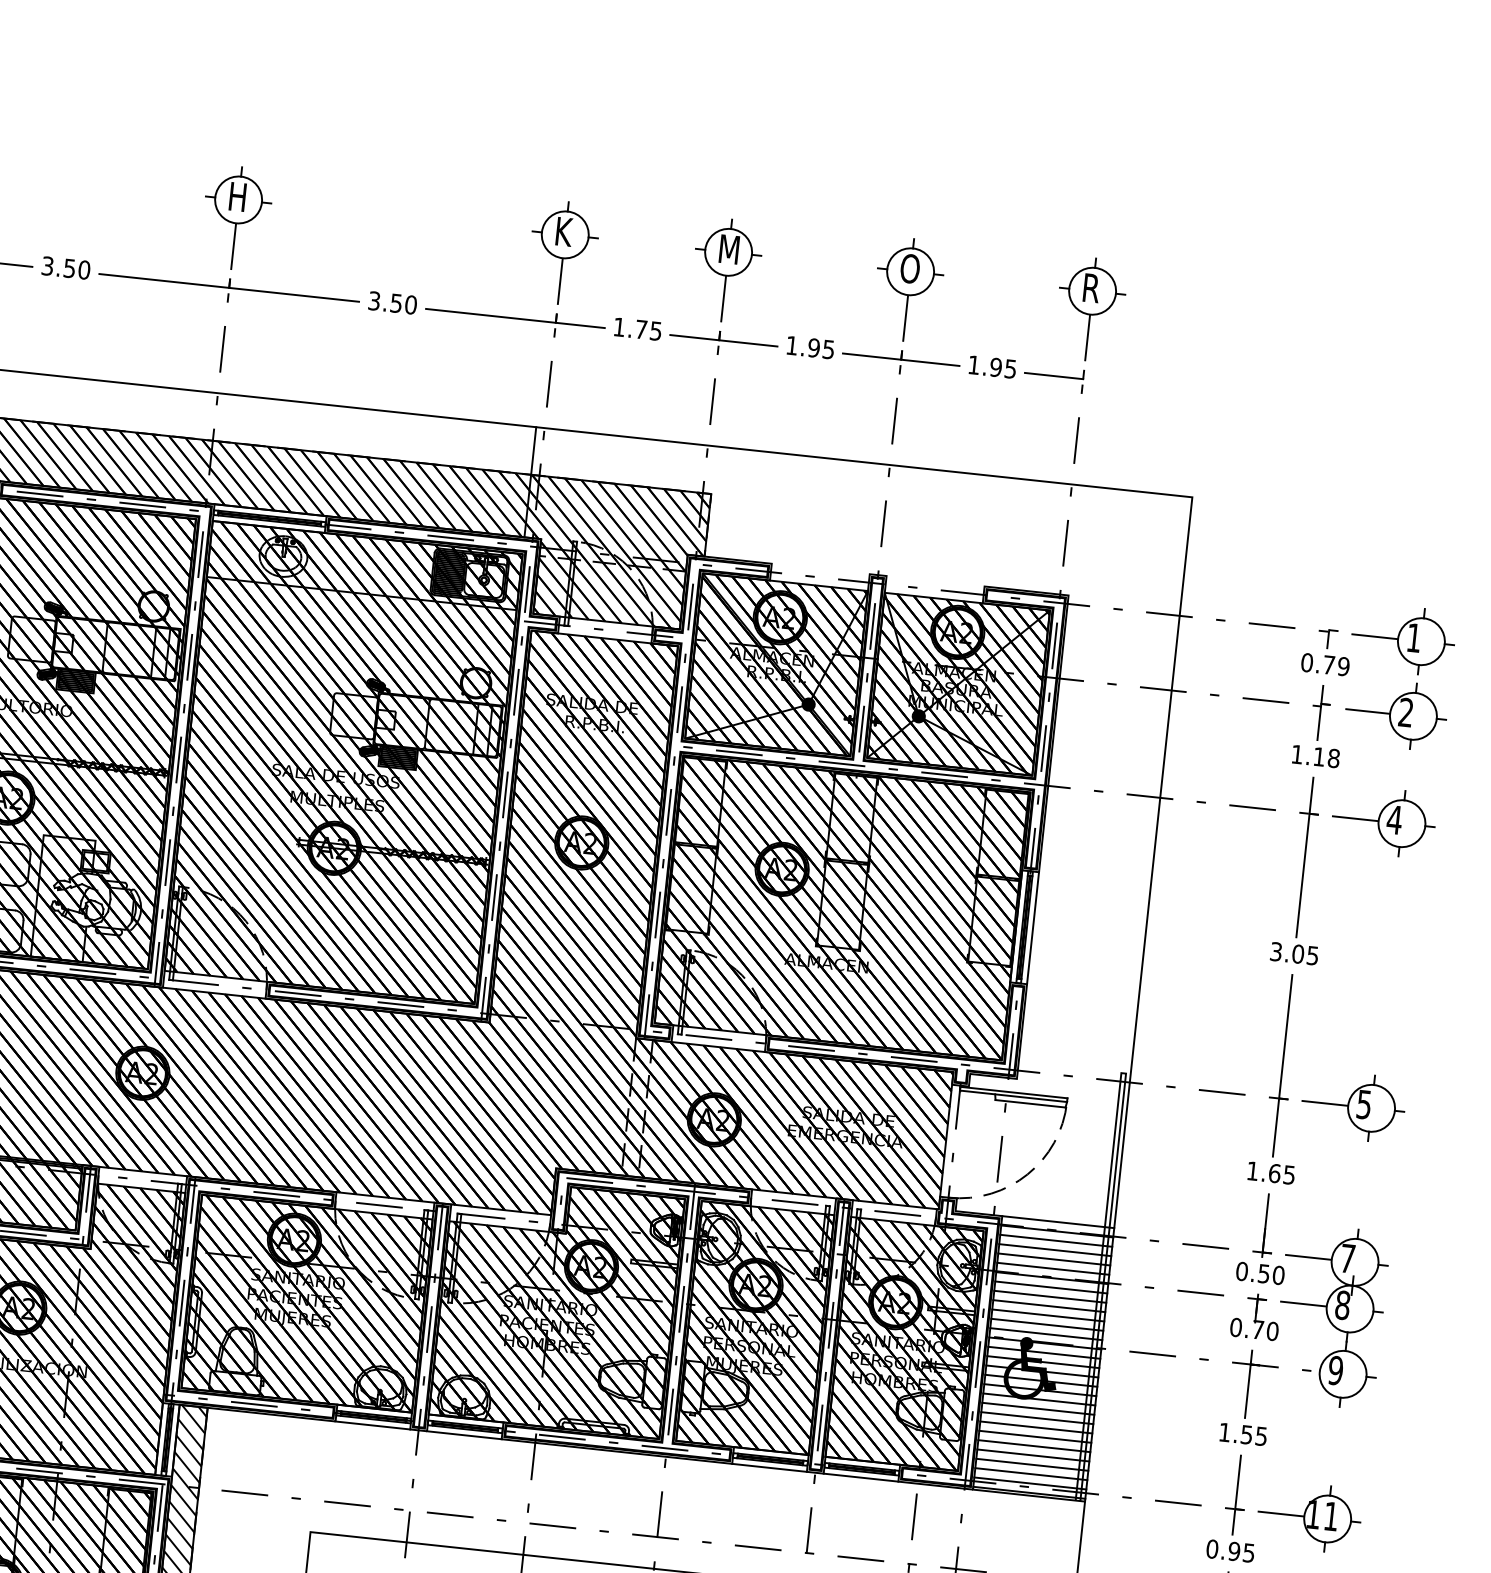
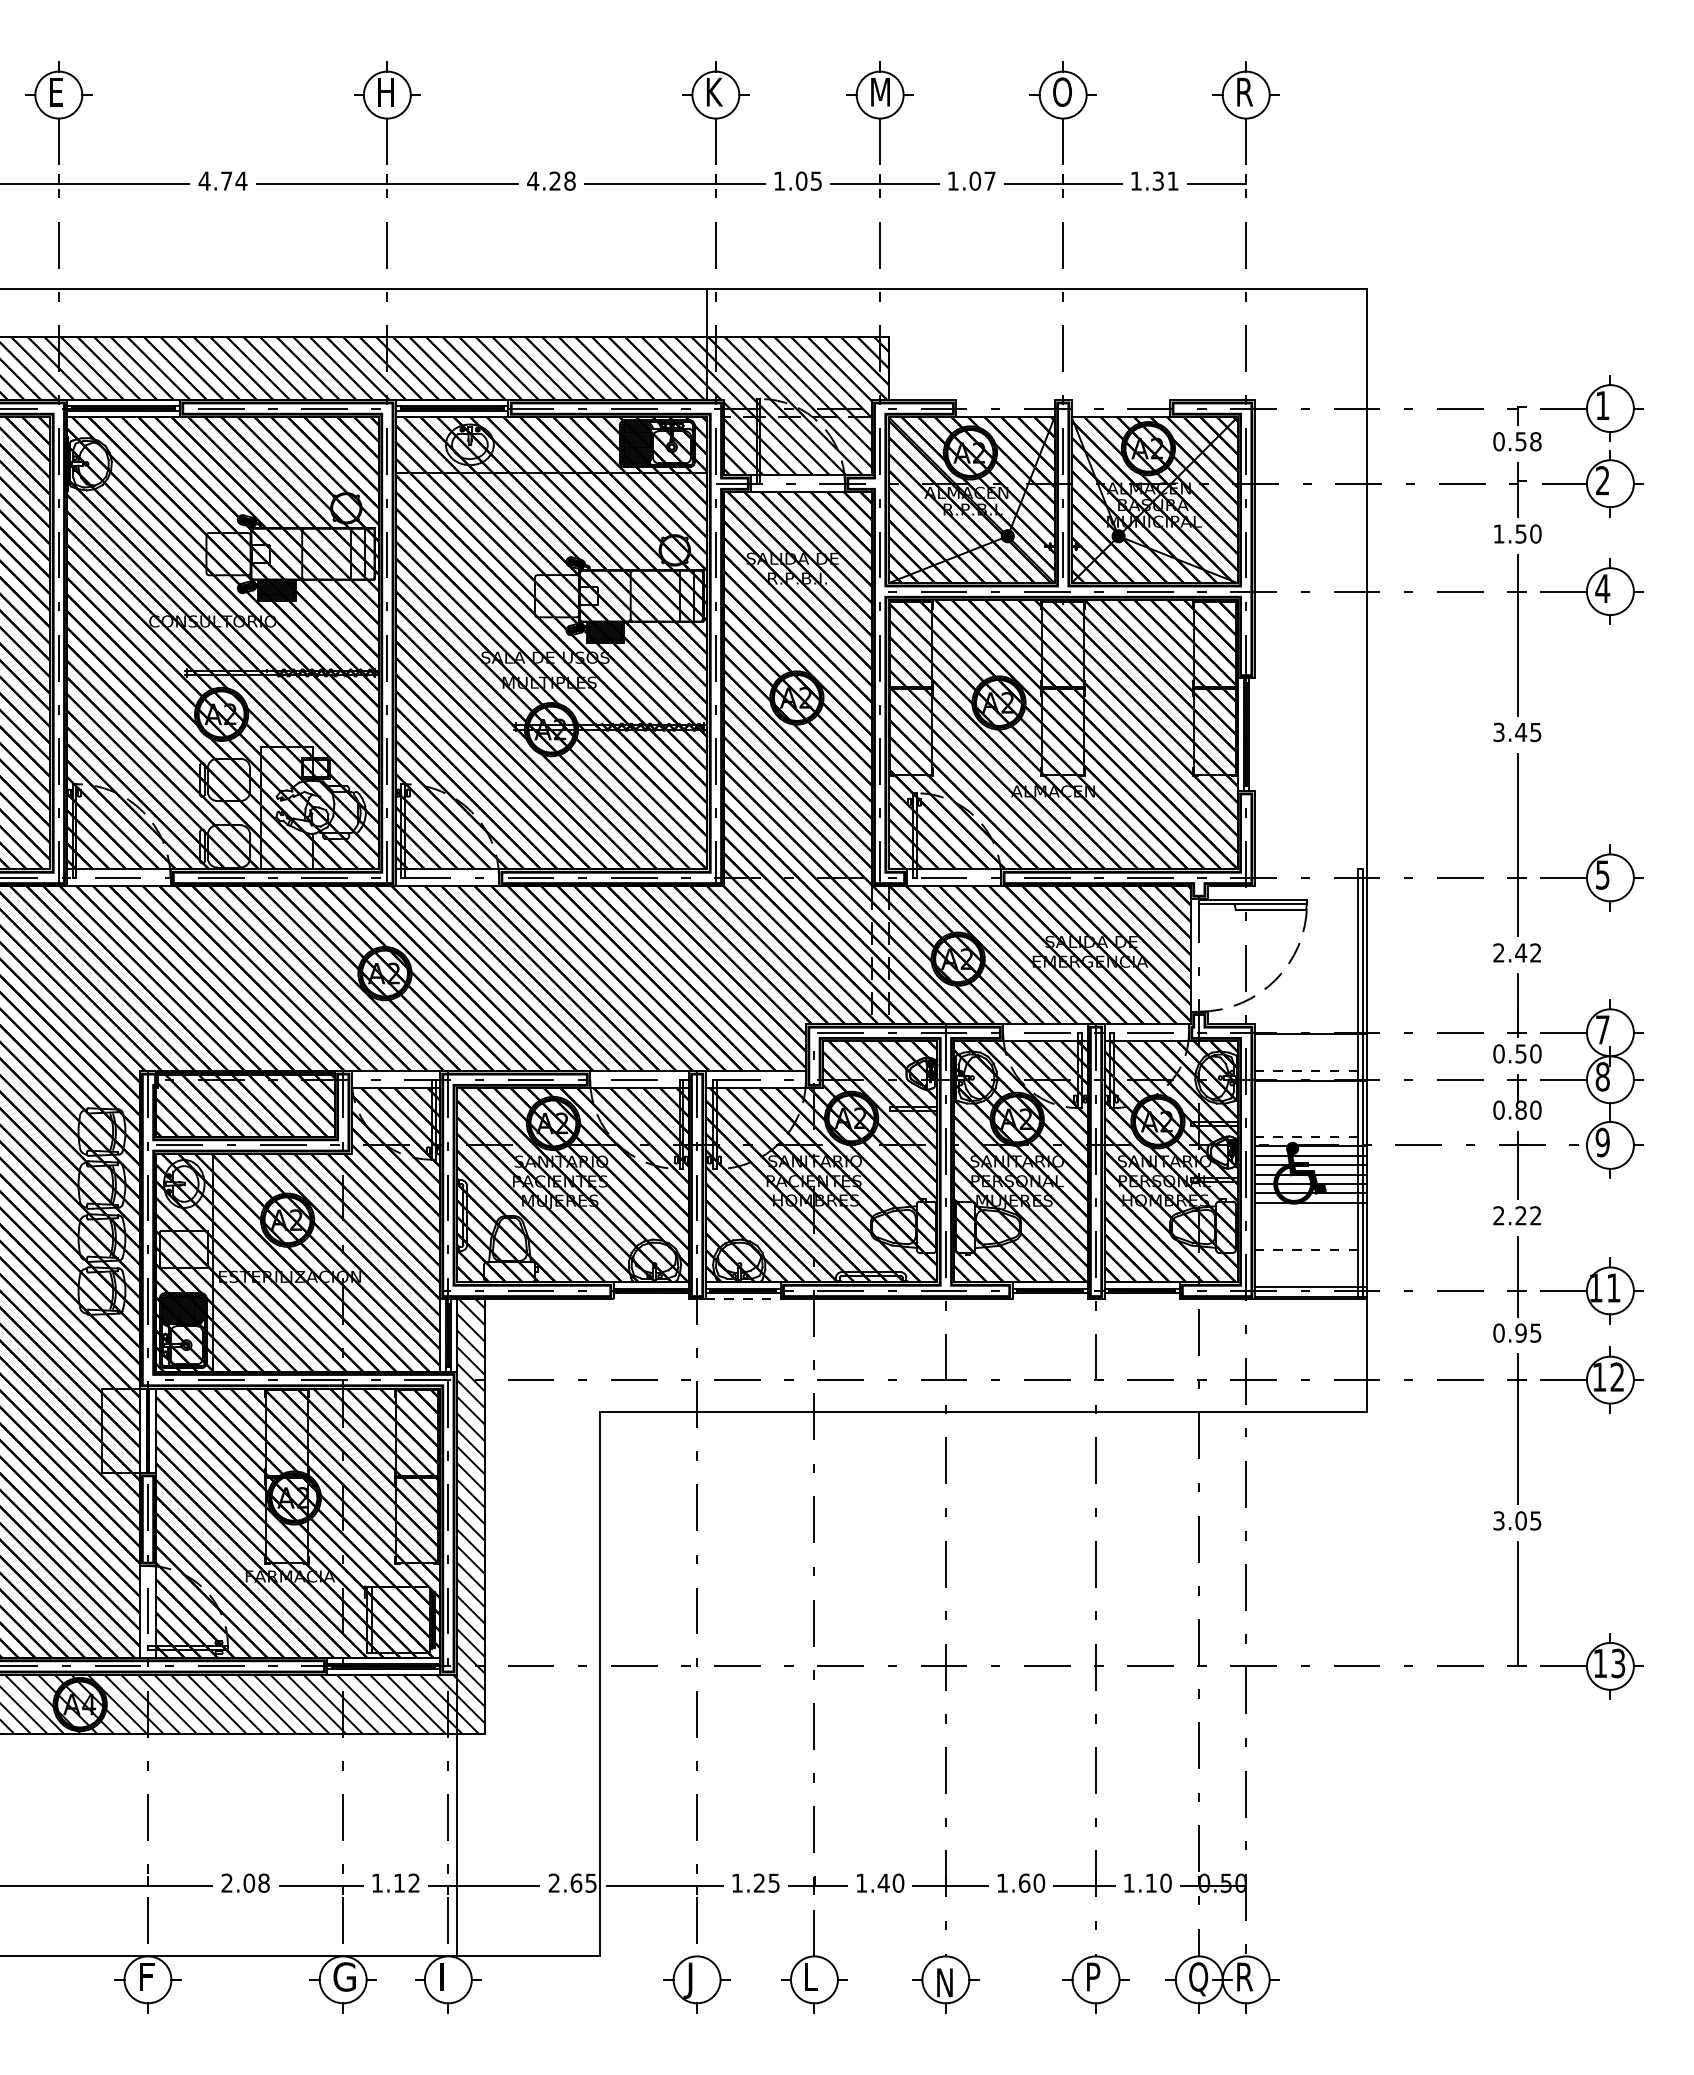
text: (65, 267) -> (222, 180), 3.50 -> 4.74
text: (392, 302) -> (551, 180), 3.50 -> 4.28
text: (641, 328) -> (801, 180), 1.75 -> 1.05
text: (821, 348) -> (982, 180), 1.95 -> 1.07
text: (1003, 367) -> (1165, 180), 1.95 -> 1.31
text: (1336, 665) -> (1528, 441), 0.79 -> 0.58
text: (1326, 757) -> (1528, 533), 1.18 -> 1.50
line: (1032, 927) -> (1254, 734), removed
text: (1298, 954) -> (1521, 732), 3.05 -> 3.45
text: (1271, 1172) -> (1517, 952), 1.65 -> 2.42
line: (1057, 1222) -> (1310, 1024), removed
line: (1055, 1241) -> (1310, 1043), removed
line: (1054, 1250) -> (1310, 1052), removed
line: (1053, 1259) -> (1310, 1061), removed
line: (1053, 1269) -> (1311, 1071), solid -> dashed
line: (1050, 1287) -> (1310, 1090), removed
line: (1049, 1296) -> (1310, 1099), removed
line: (1048, 1305) -> (1310, 1108), removed
line: (1047, 1315) -> (1310, 1118), removed
line: (1046, 1324) -> (1310, 1127), removed
text: (1257, 1329) -> (1520, 1109), 0.70 -> 0.80
line: (1046, 1333) -> (1311, 1136), solid -> dashed
line: (1037, 1409) -> (1310, 1212), removed
line: (1036, 1418) -> (1310, 1221), removed
line: (372, 1425) -> (650, 1299), removed
line: (1035, 1427) -> (1310, 1230), removed
text: (1243, 1434) -> (1517, 1215), 1.55 -> 2.22
line: (464, 1435) -> (743, 1299), solid -> dashed
line: (1034, 1437) -> (1310, 1240), removed
line: (1034, 1446) -> (1311, 1249), solid -> dashed
line: (1032, 1455) -> (1310, 1259), removed
line: (1031, 1464) -> (1310, 1268), removed
line: (769, 1467) -> (1049, 1299), removed
line: (1030, 1473) -> (1310, 1277), removed
line: (860, 1477) -> (1141, 1299), removed

